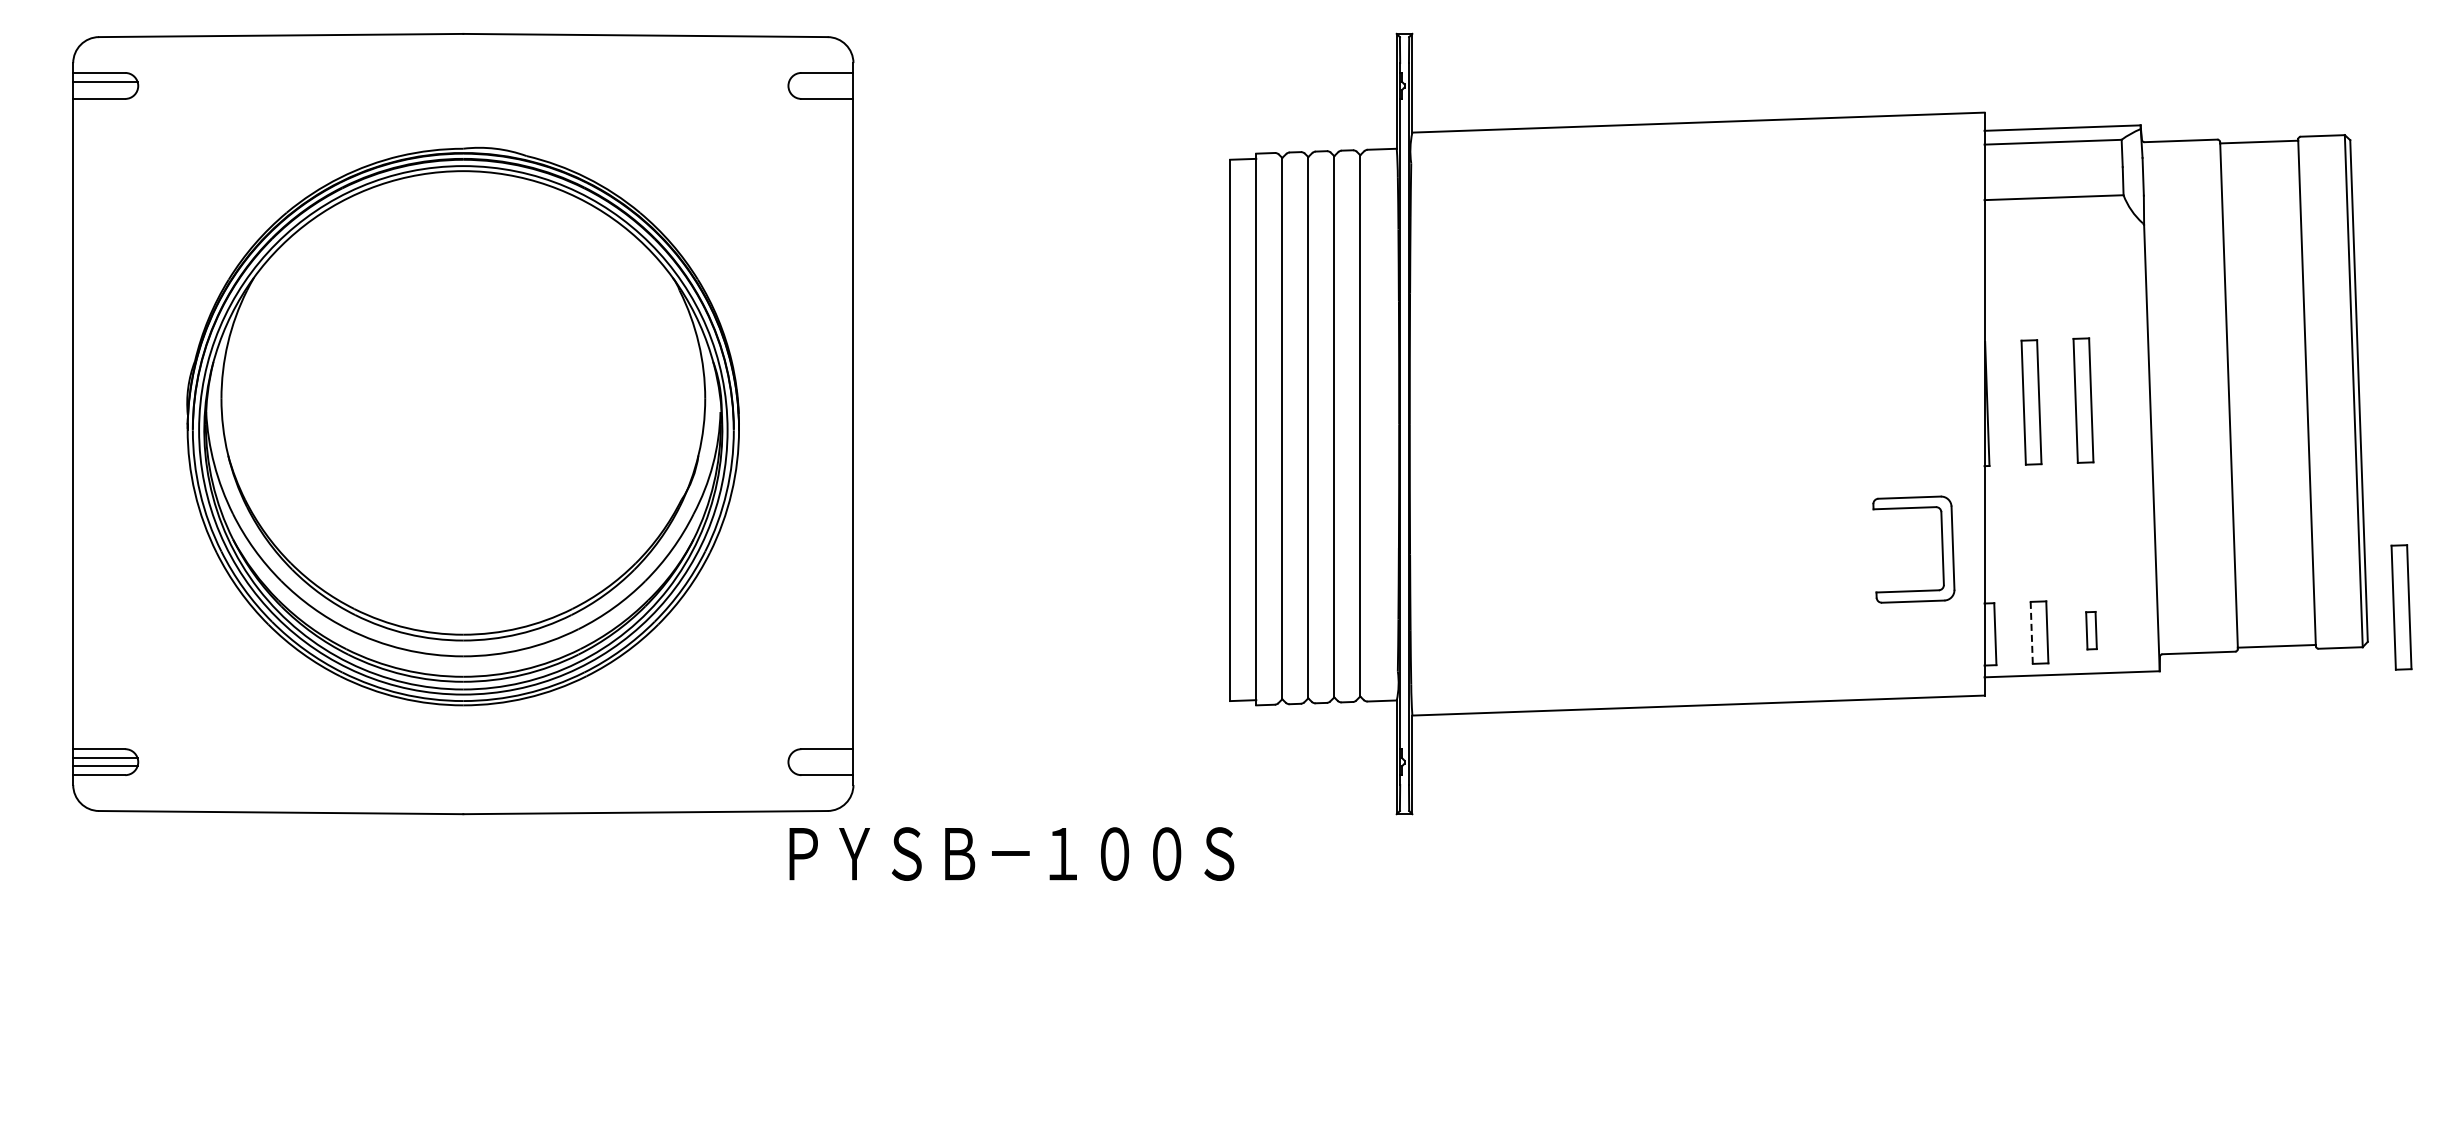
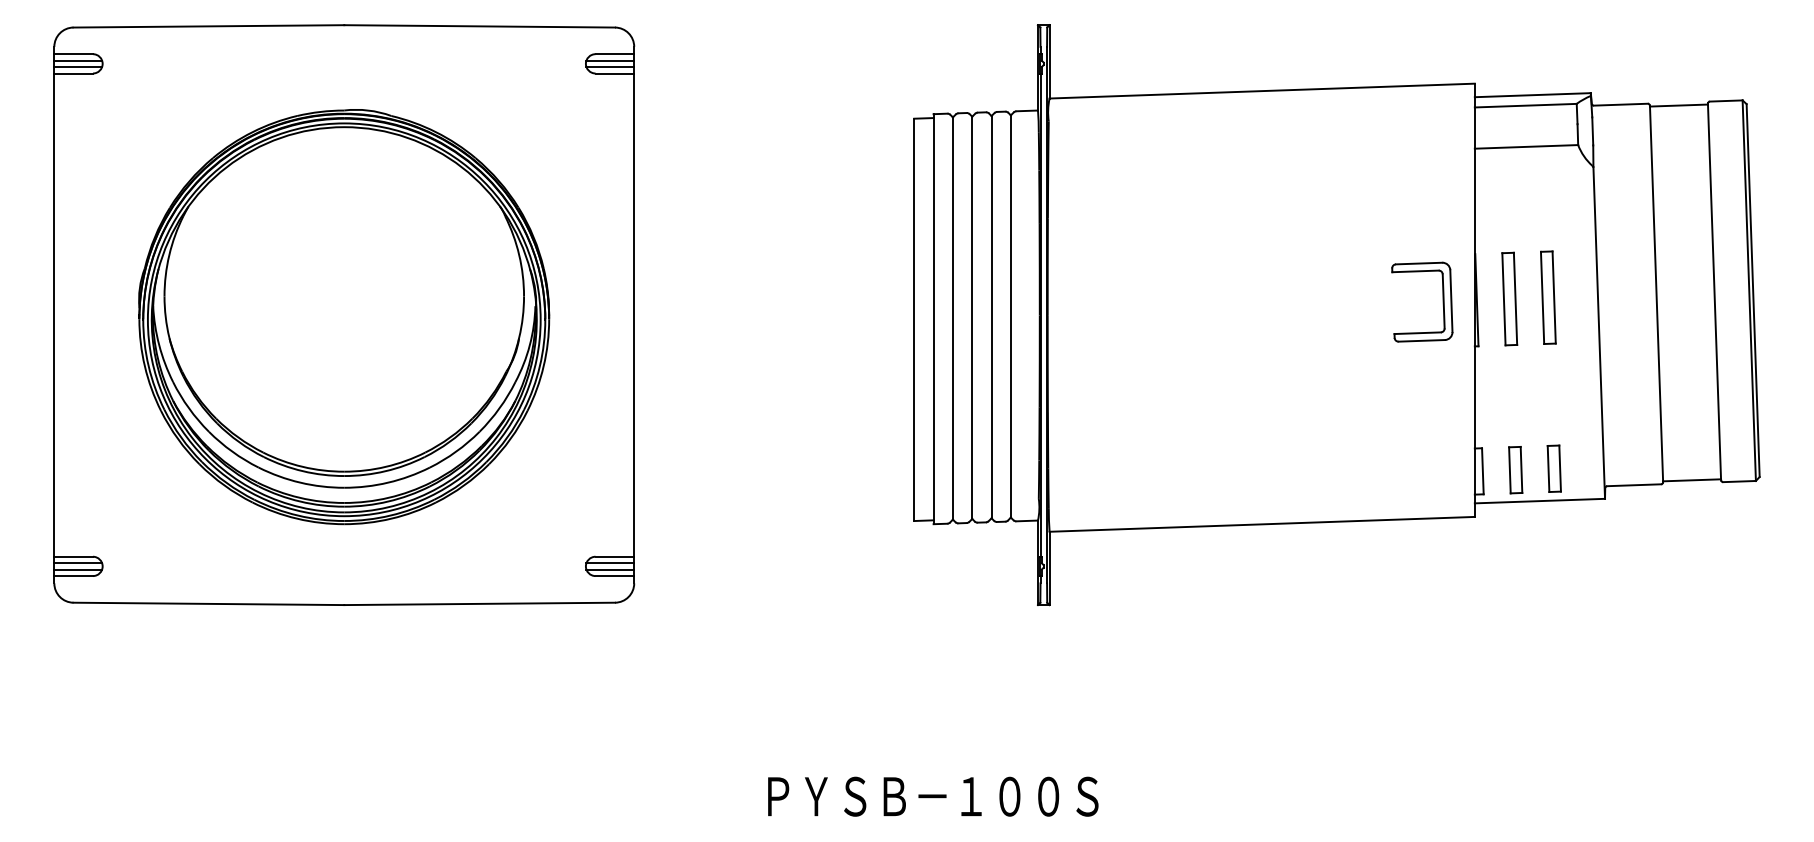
line: (821, 81) -> (610, 60), added
line: (105, 90) -> (78, 67), added
line: (821, 90) -> (610, 67), added
part: (1941, 549) -> (1442, 302), moved
part: (2401, 607) -> (1784, 451), removed
part: (2091, 630) -> (1554, 468), size x1.67
line: (2031, 633) -> (1509, 470), dashed -> solid
line: (821, 758) -> (610, 563), added
line: (821, 766) -> (610, 569), added
text: (1011, 853) -> (933, 796), moved

